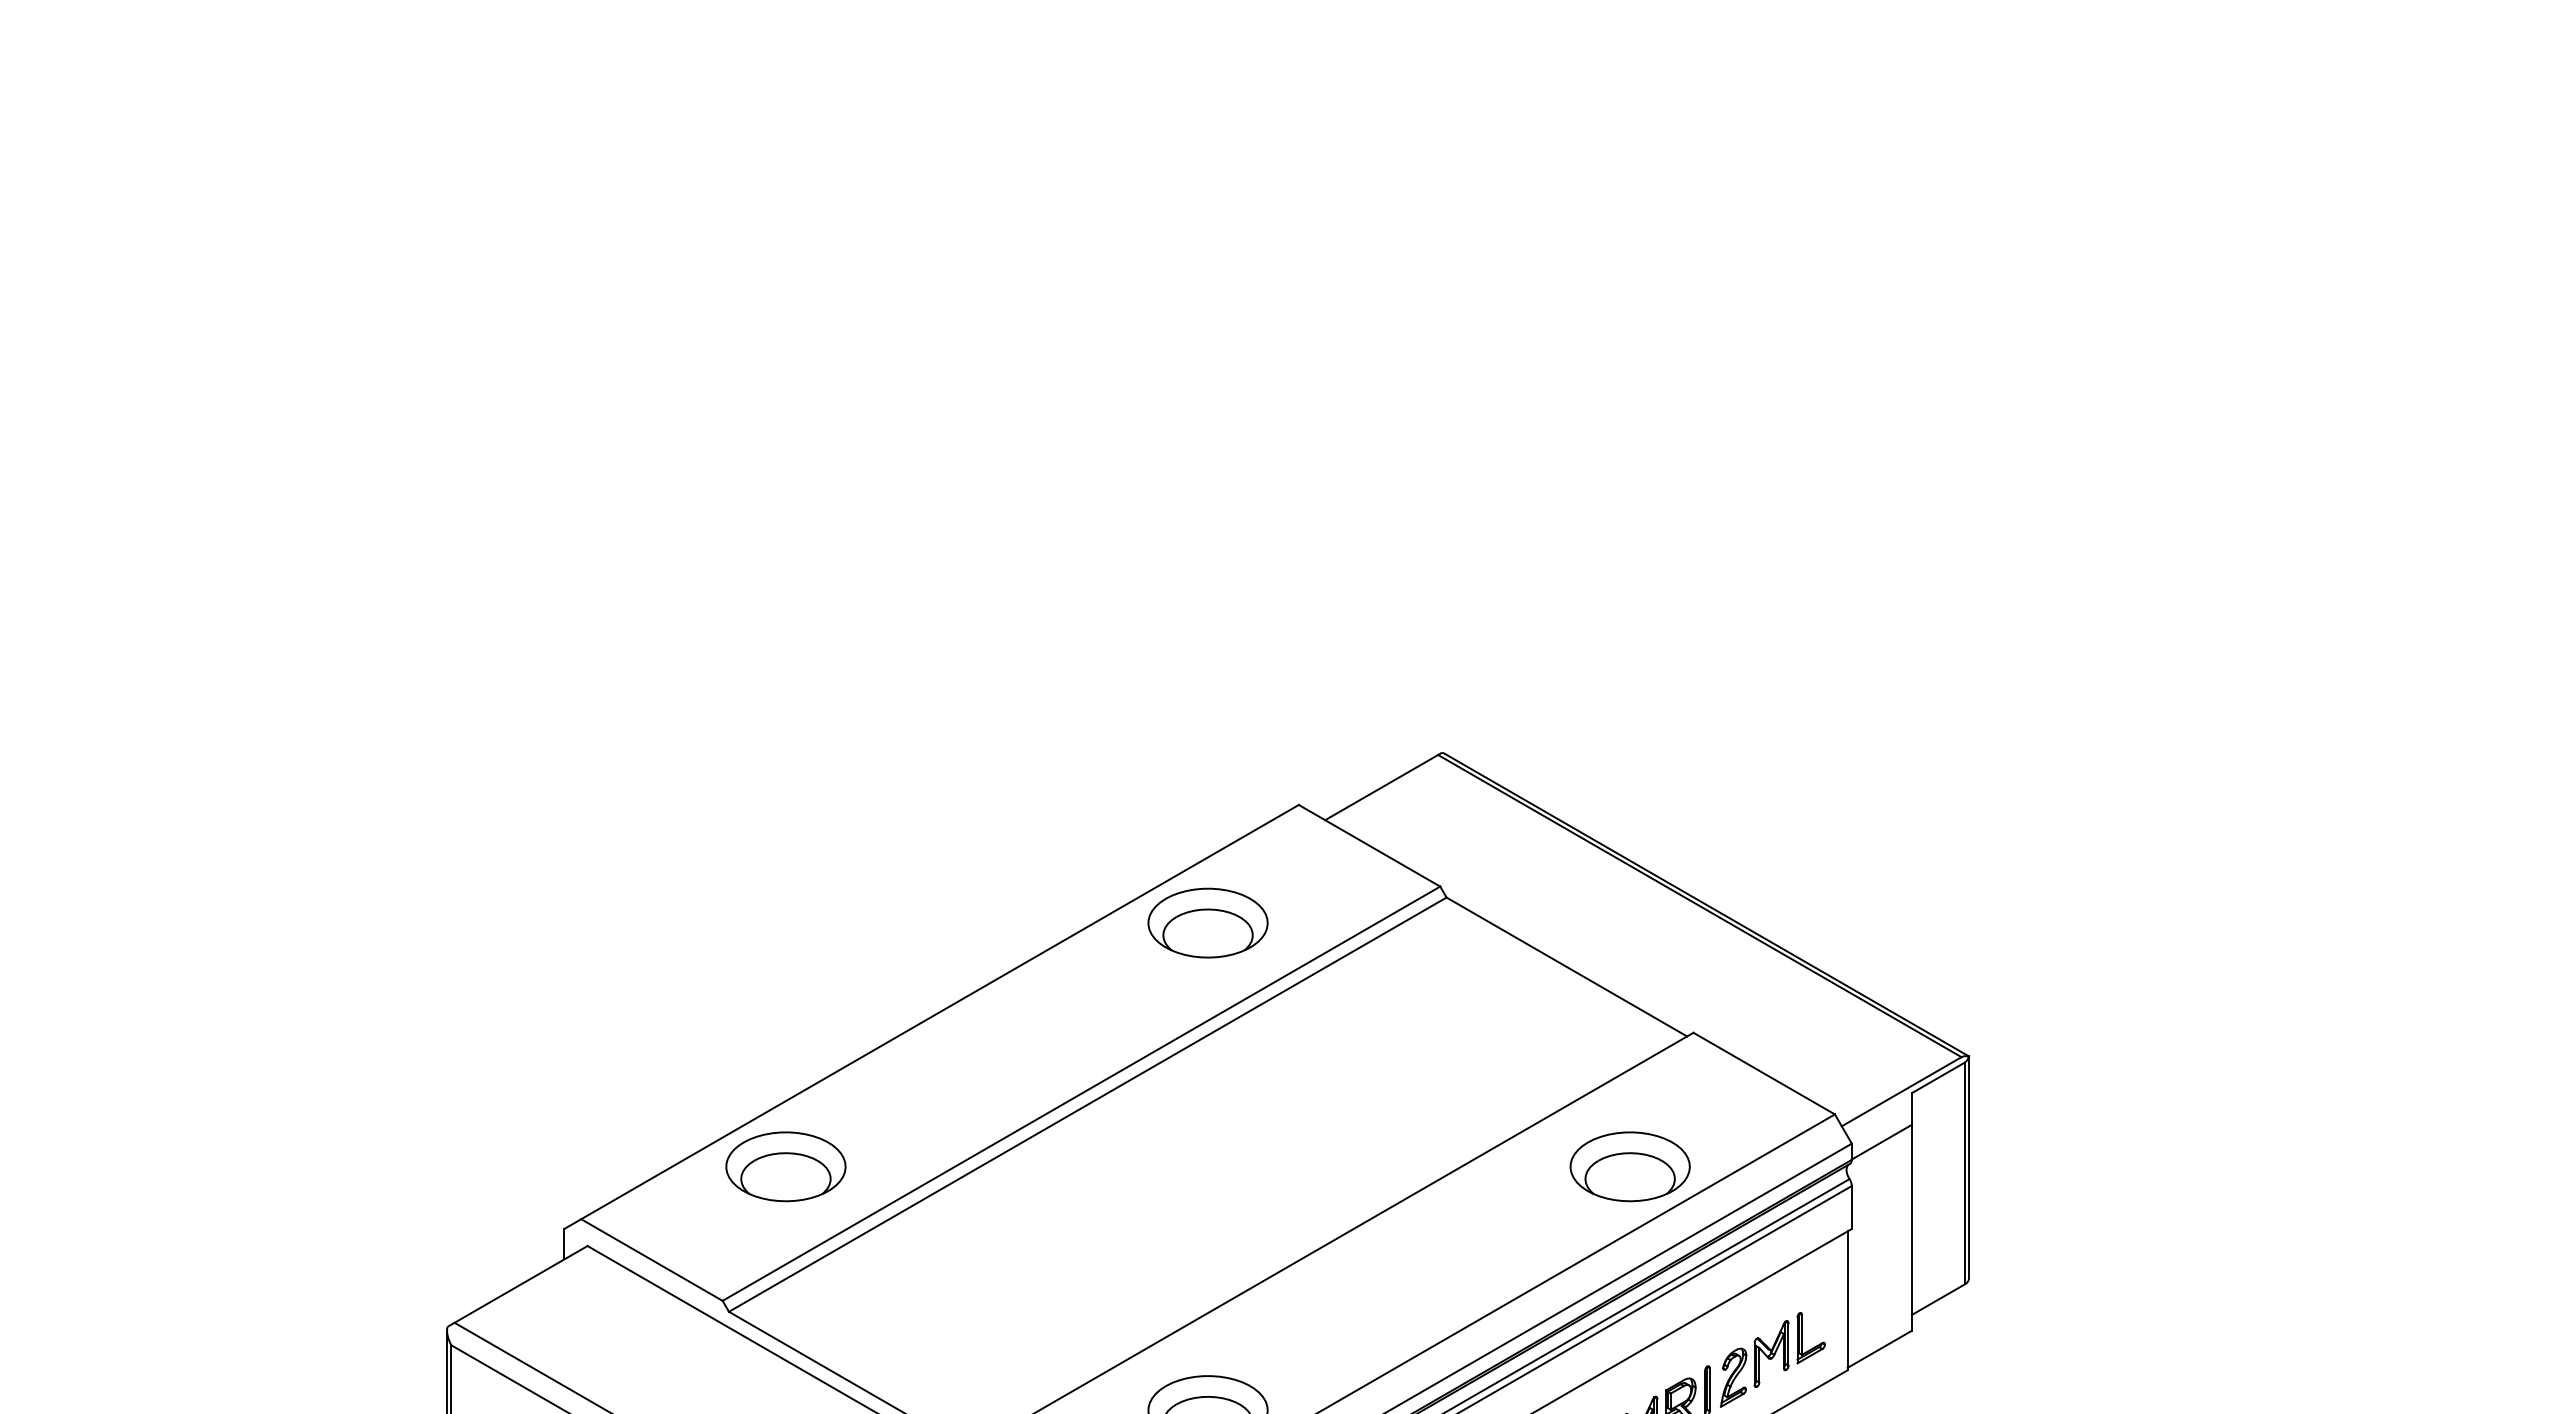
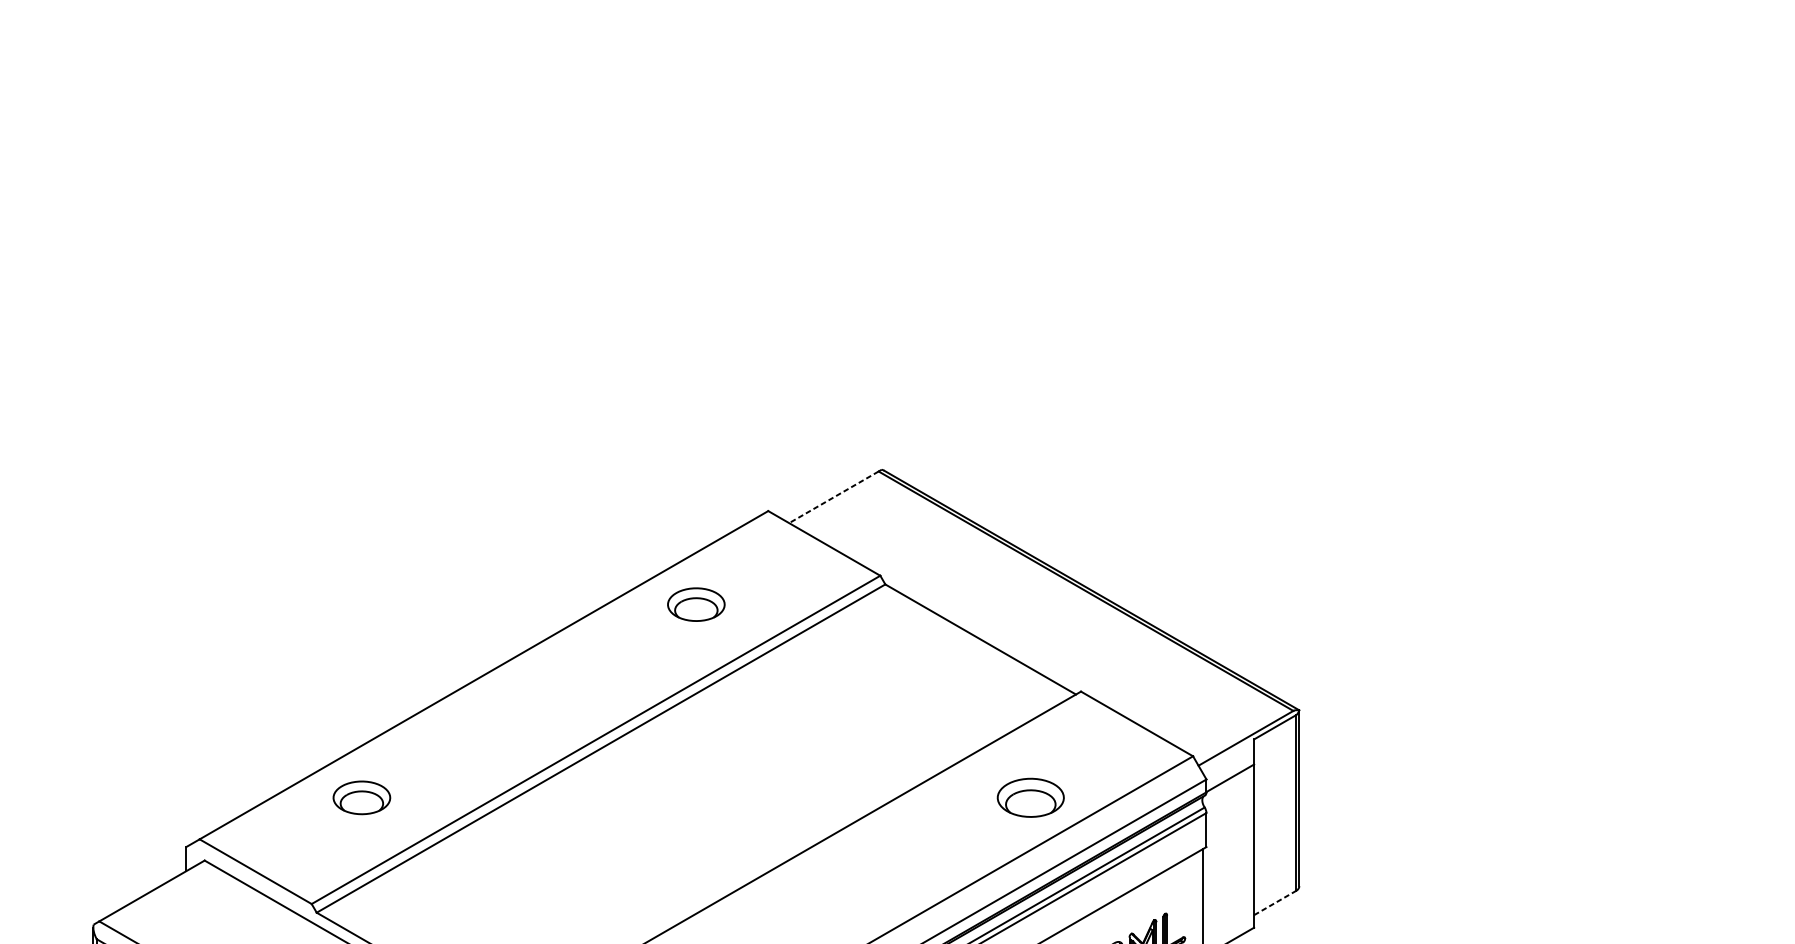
line: (1381, 787) -> (833, 497), solid -> dashed
part: (1207, 922) -> (695, 604), size x0.6
part: (785, 1166) -> (361, 797), size x0.6
part: (1629, 1166) -> (1030, 797), size x0.7
line: (1938, 1299) -> (1275, 902), solid -> dashed

